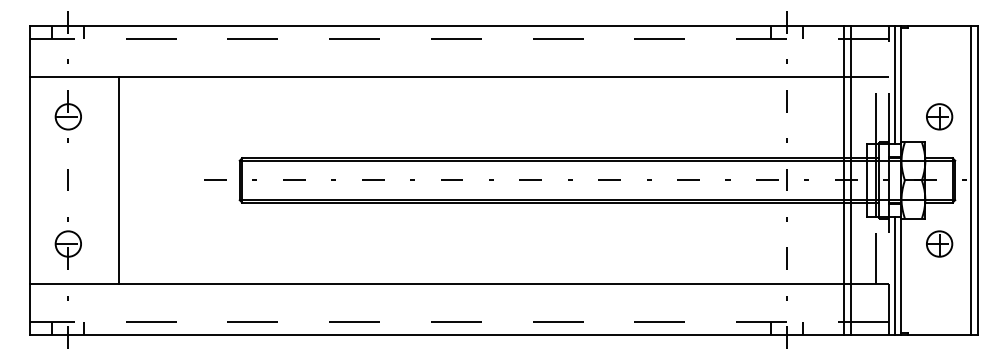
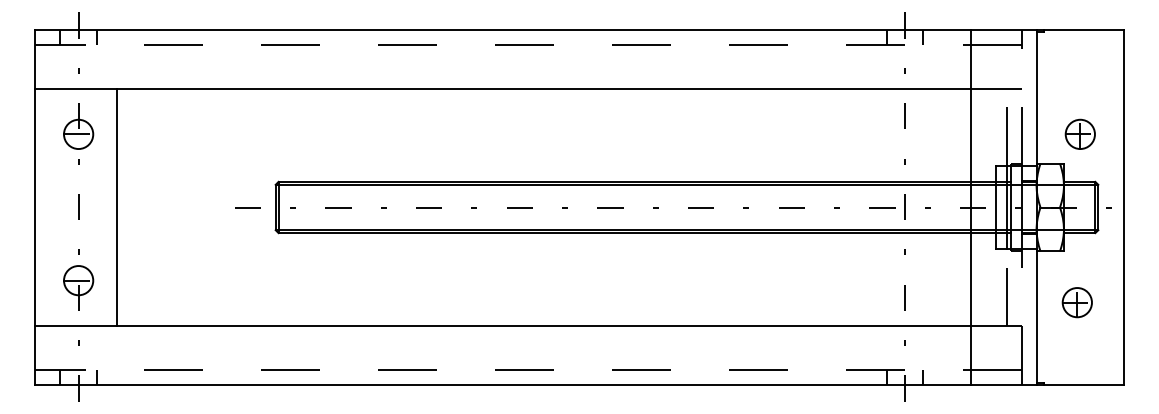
line: (895, 84) -> (1029, 97), removed
line: (119, 180) -> (117, 207), moved
line: (851, 180) -> (978, 207), removed
line: (971, 180) -> (1116, 207), removed
part: (938, 243) -> (1076, 302), moved
line: (895, 275) -> (1029, 316), removed

